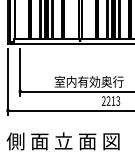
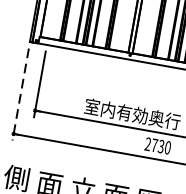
line: (8, 82) -> (21, 95), solid -> dashed
text: (113, 100) -> (161, 145), 2213 -> 2730

